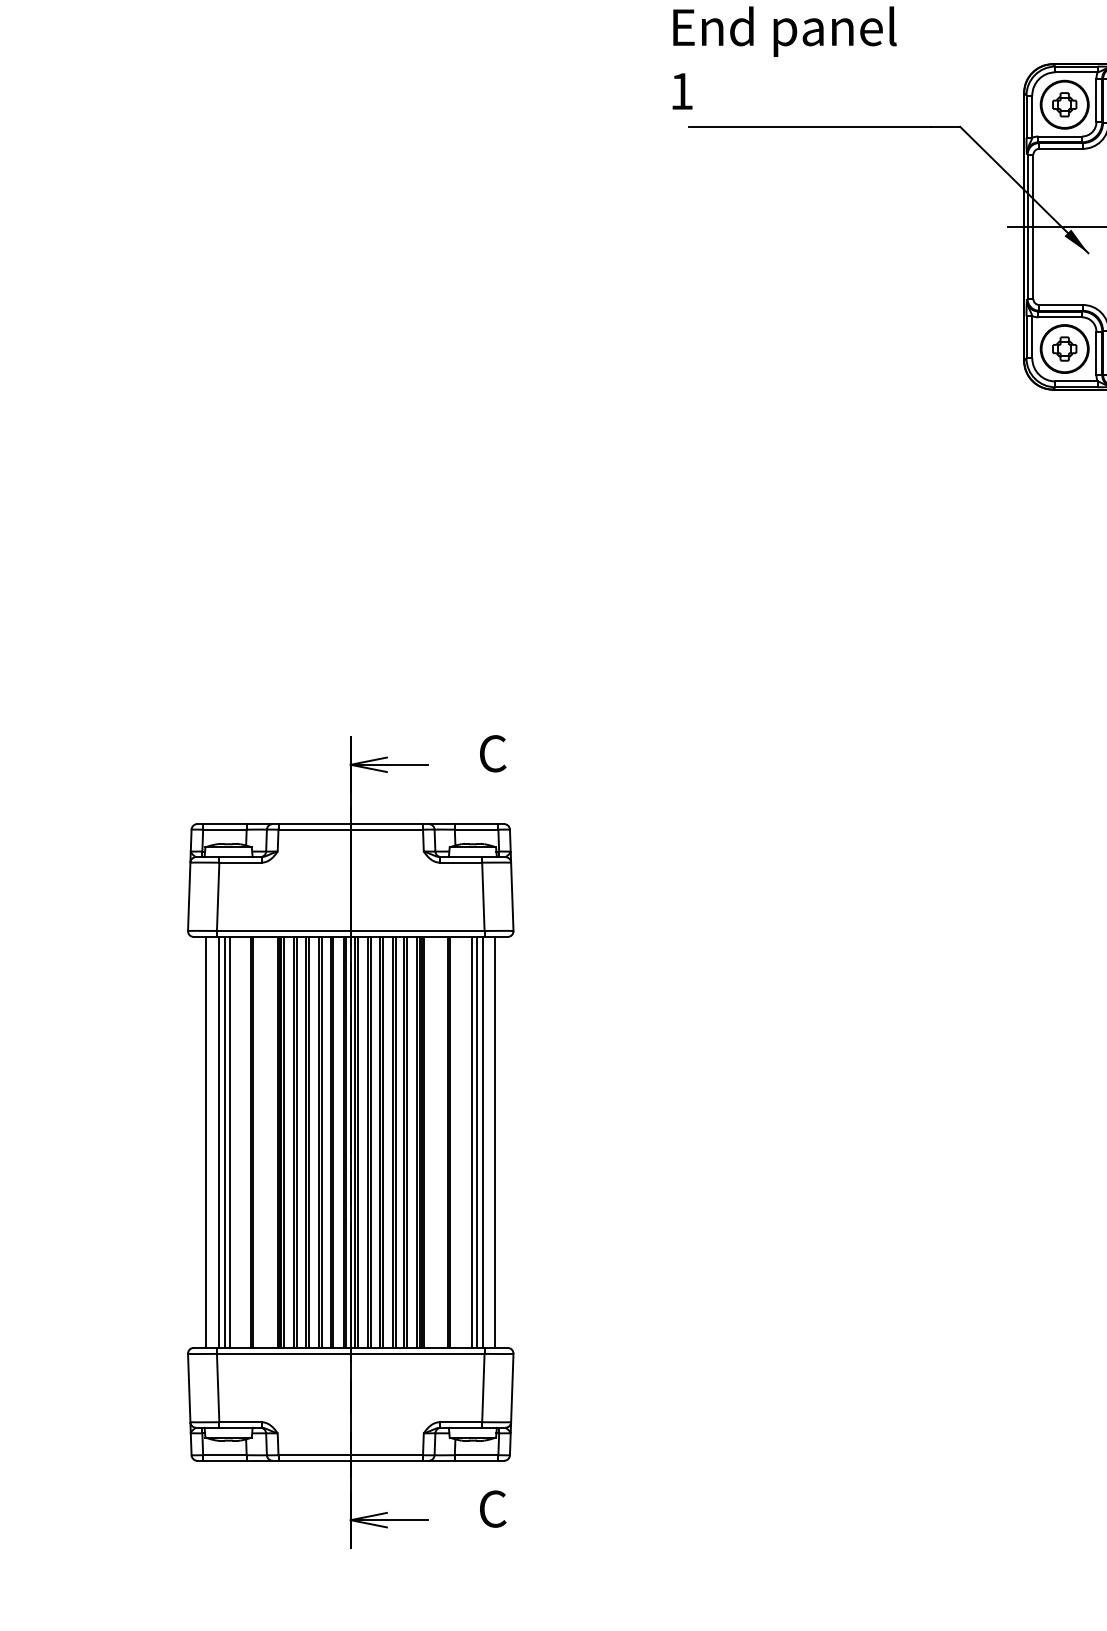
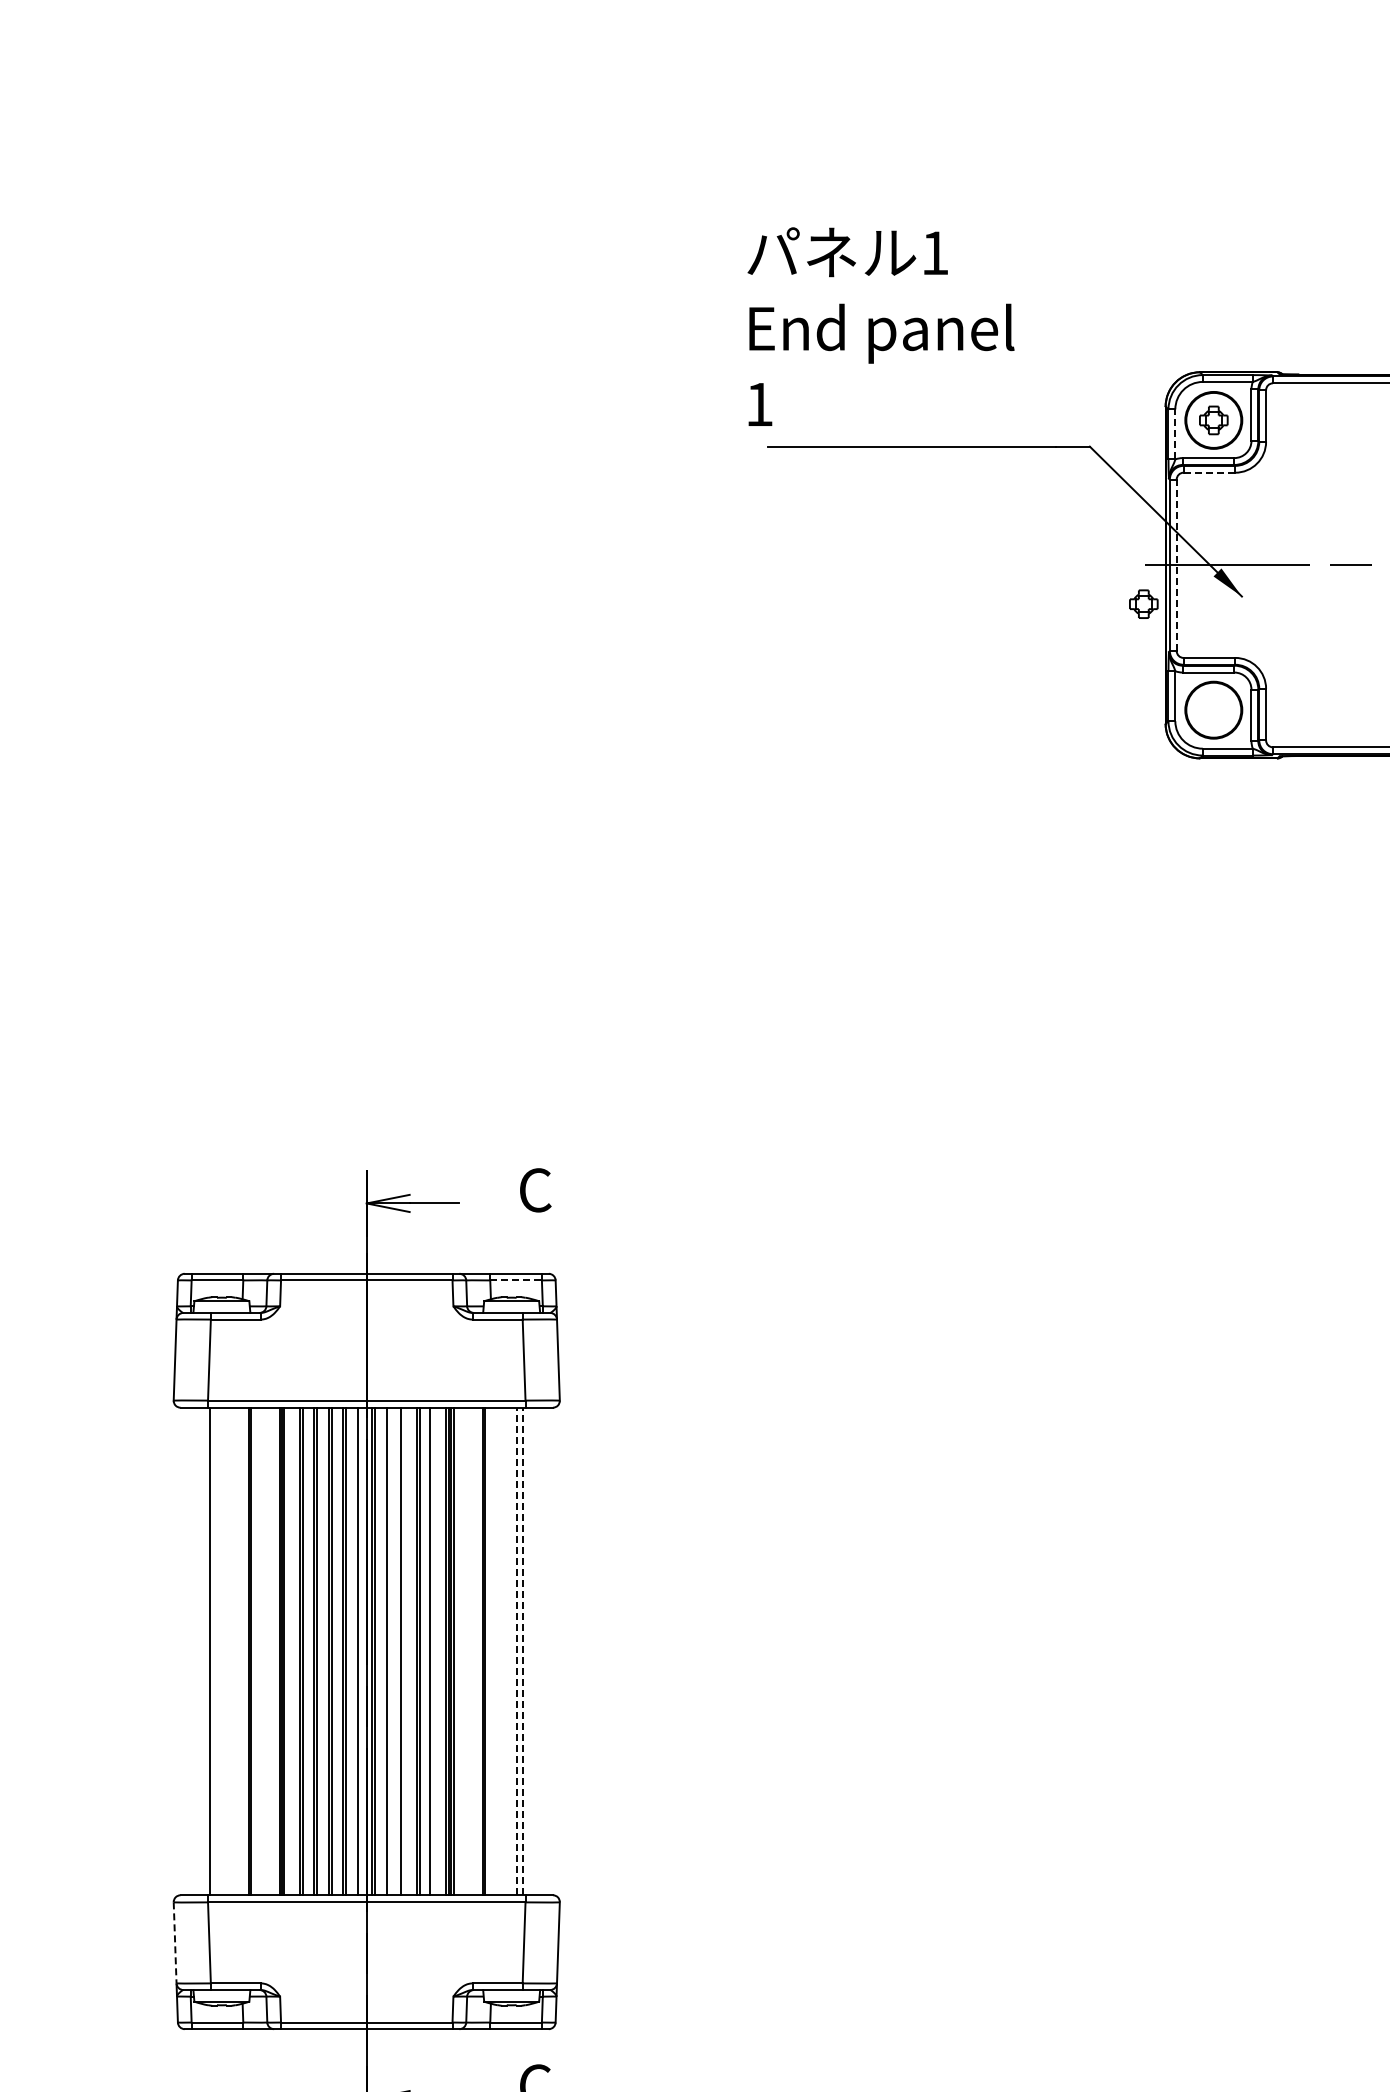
line: (1032, 115) -> (1175, 433), solid -> dashed
line: (1061, 148) -> (1209, 472), solid -> dashed
line: (1033, 227) -> (1176, 565), solid -> dashed
part: (1064, 348) -> (1143, 603), moved
line: (476, 829) -> (516, 1280), solid -> dashed
line: (206, 1142) -> (195, 1651), removed
line: (224, 1142) -> (217, 1651), removed
line: (229, 1142) -> (223, 1651), removed
line: (283, 1142) -> (287, 1651), removed
line: (346, 1142) -> (361, 1651), removed
line: (370, 1142) -> (390, 1651), removed
line: (382, 1142) -> (404, 1651), removed
line: (407, 1142) -> (433, 1651), removed
line: (471, 1142) -> (510, 1651), removed
line: (476, 1142) -> (516, 1651), solid -> dashed
line: (482, 1142) -> (523, 1651), solid -> dashed
line: (495, 1142) -> (538, 1651), removed
line: (189, 1387) -> (175, 1942), solid -> dashed

